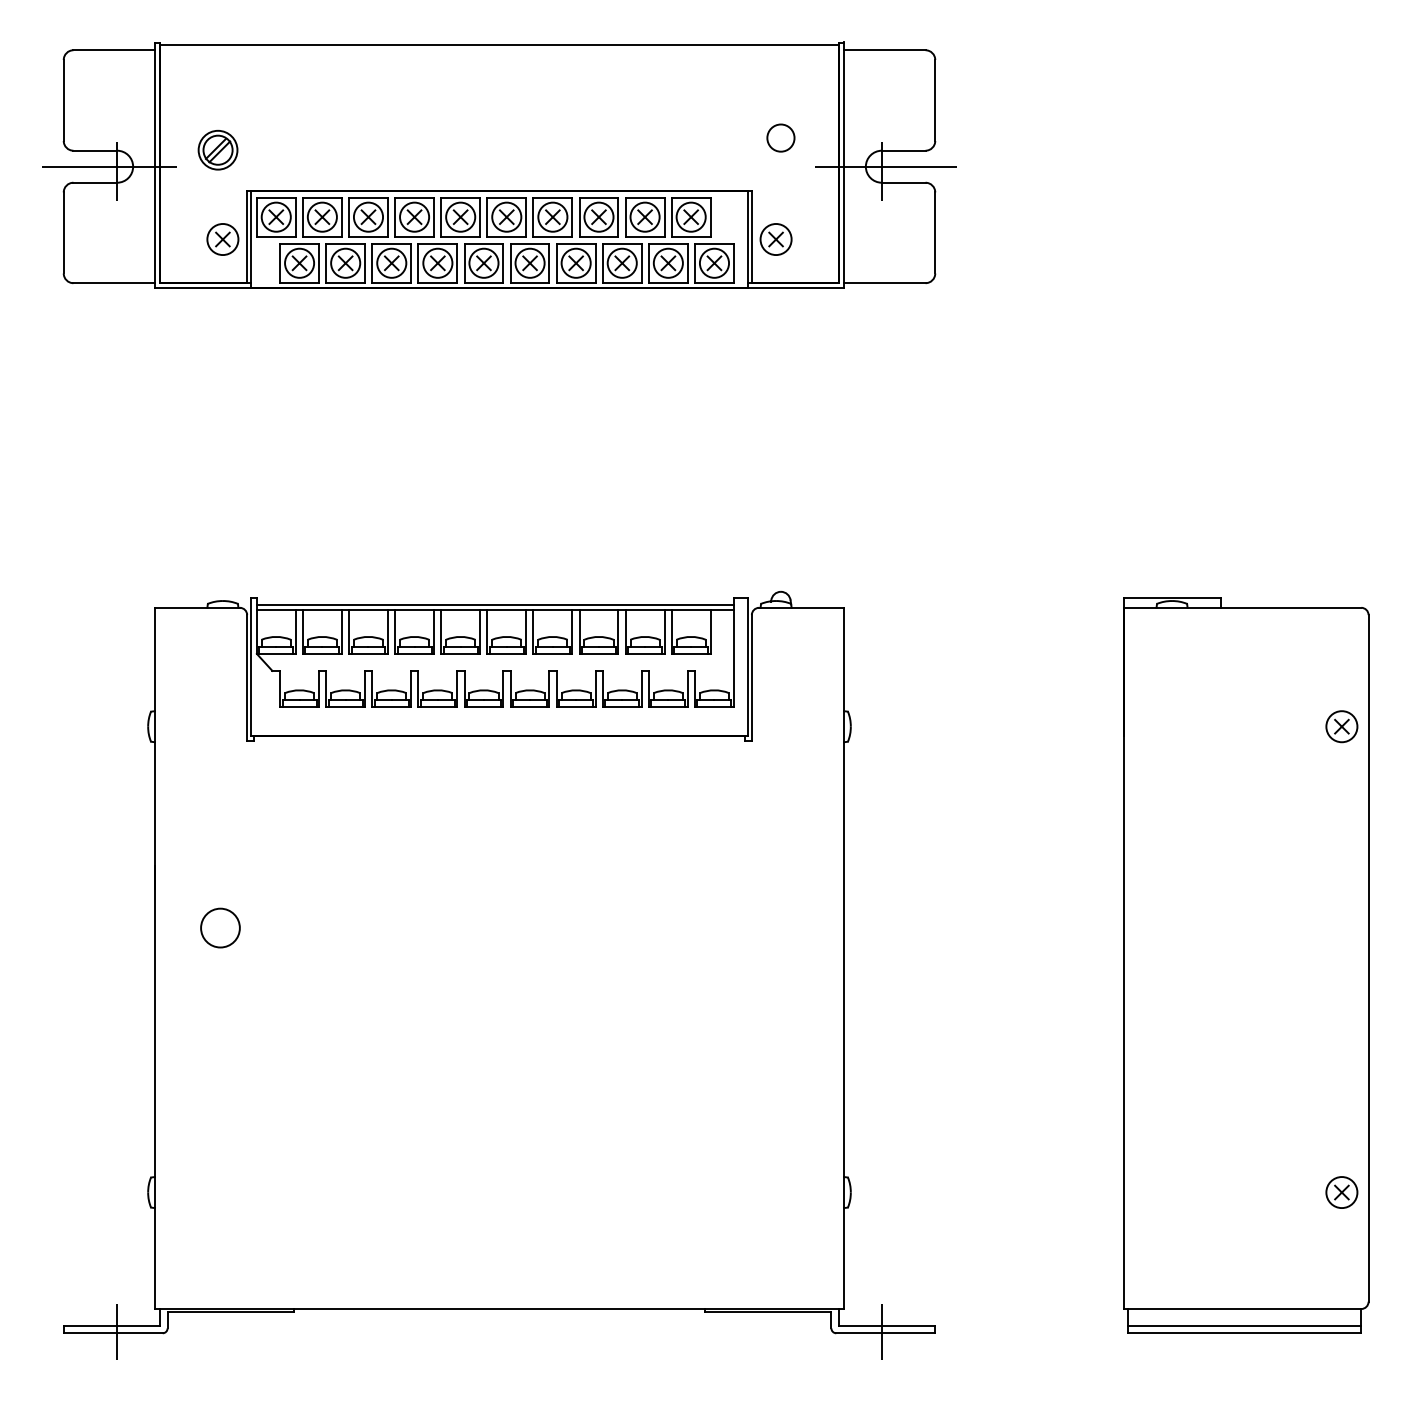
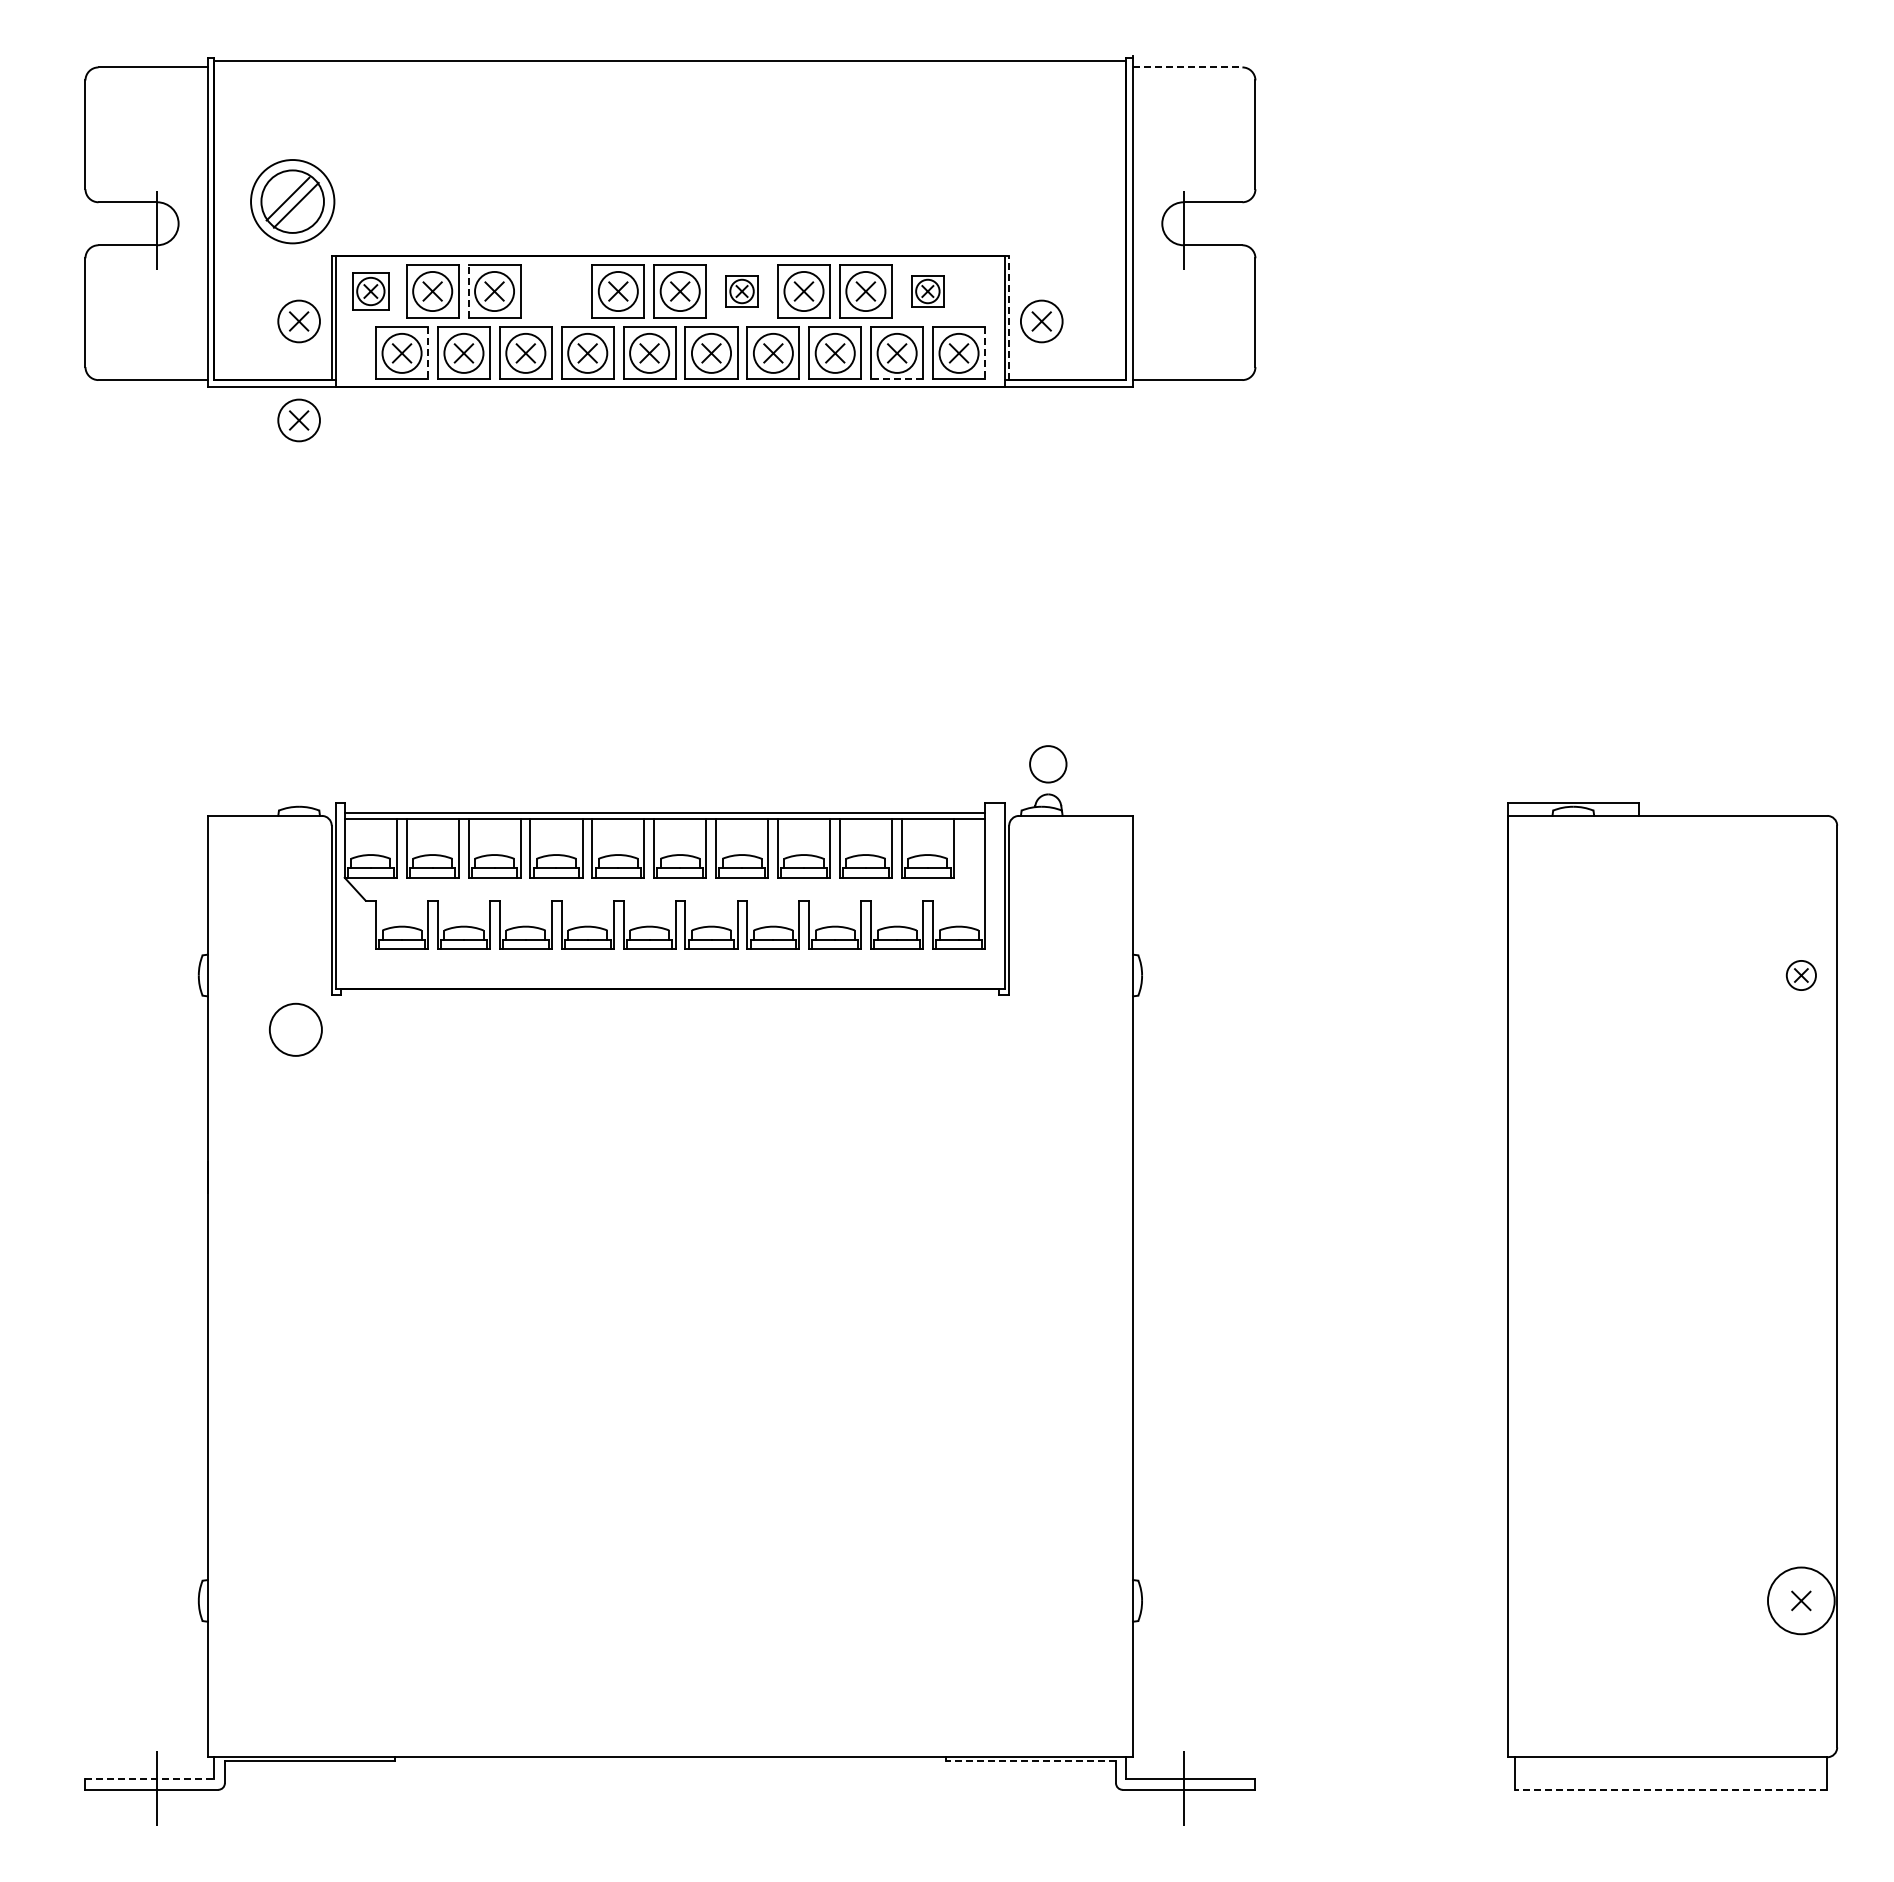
line: (884, 50) -> (1187, 67), solid -> dashed
circle: (781, 138) -> (1048, 764), moved
part: (217, 150) -> (292, 201), size x1.6
line: (109, 166) -> (146, 223), removed
line: (885, 166) -> (1188, 223), removed
part: (276, 217) -> (370, 291), size x0.7
line: (349, 217) -> (468, 291), solid -> dashed
part: (414, 217) -> (556, 291), removed
part: (552, 217) -> (741, 291), size x0.6
part: (690, 217) -> (927, 291), size x0.6
line: (752, 237) -> (1009, 318), solid -> dashed
line: (319, 263) -> (428, 353), solid -> dashed
line: (734, 263) -> (985, 353), solid -> dashed
line: (667, 282) -> (896, 379), solid -> dashed
part: (222, 313) -> (298, 420), added
part: (1342, 726) -> (1801, 975), size x0.7
circle: (220, 927) -> (295, 1029), moved
circle: (1342, 1192) -> (1801, 1600), size x1.6
line: (767, 1312) -> (1030, 1761), solid -> dashed
line: (112, 1325) -> (150, 1779), solid -> dashed
line: (1244, 1325) -> (1670, 1779), removed
line: (1244, 1333) -> (1670, 1789), solid -> dashed

